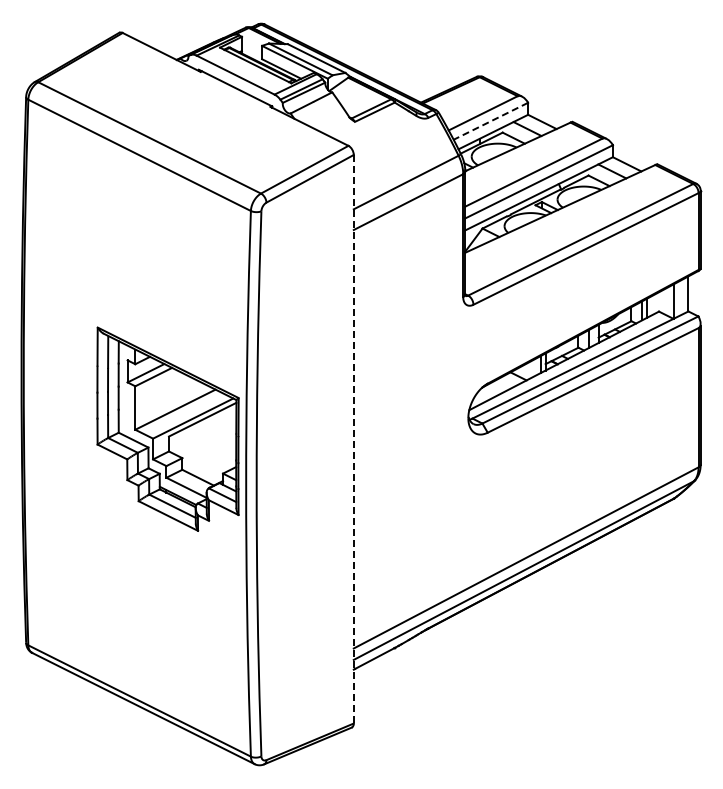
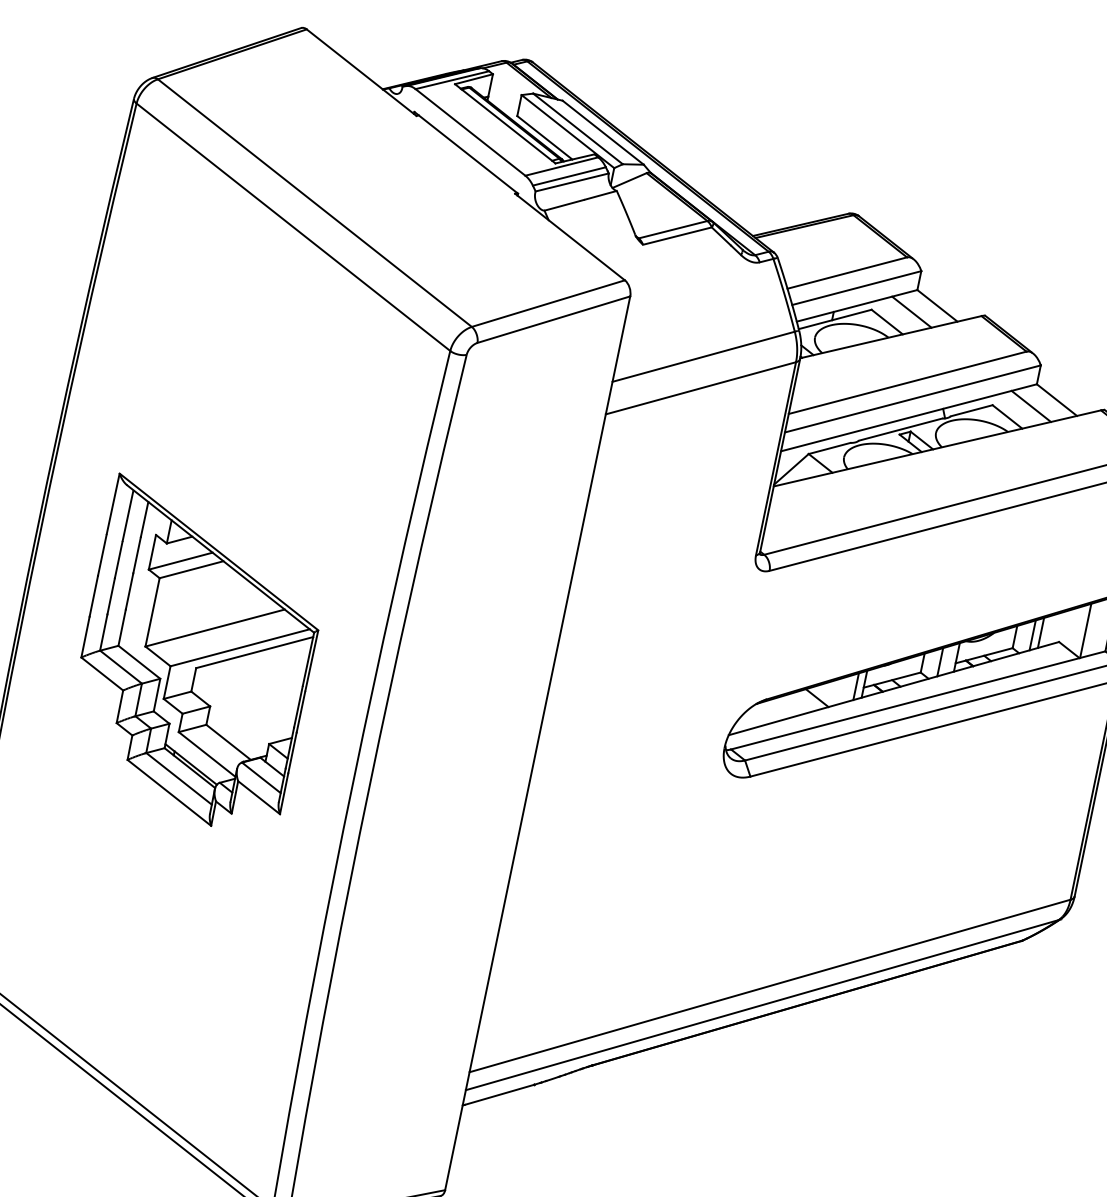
line: (490, 121) -> (856, 288), dashed -> solid
part: (167, 428) -> (196, 655), moved
line: (353, 439) -> (537, 743), dashed -> solid

